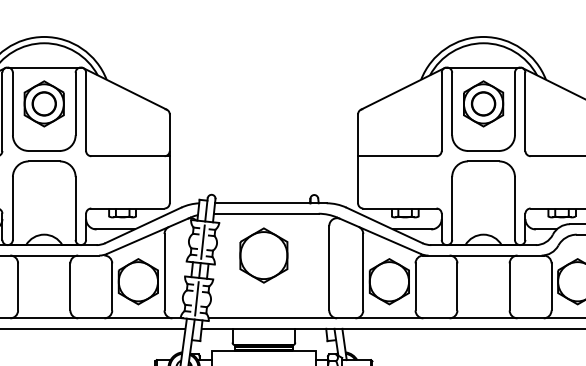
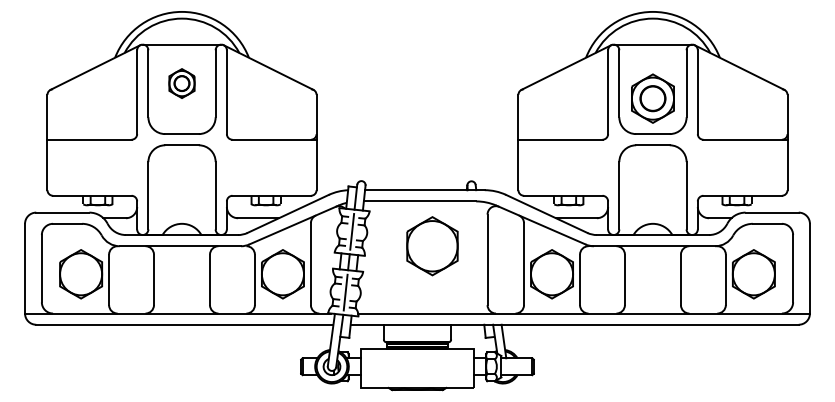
part: (43, 103) -> (181, 83), size x0.6
part: (483, 103) -> (652, 98), moved
part: (263, 255) -> (432, 246), moved

